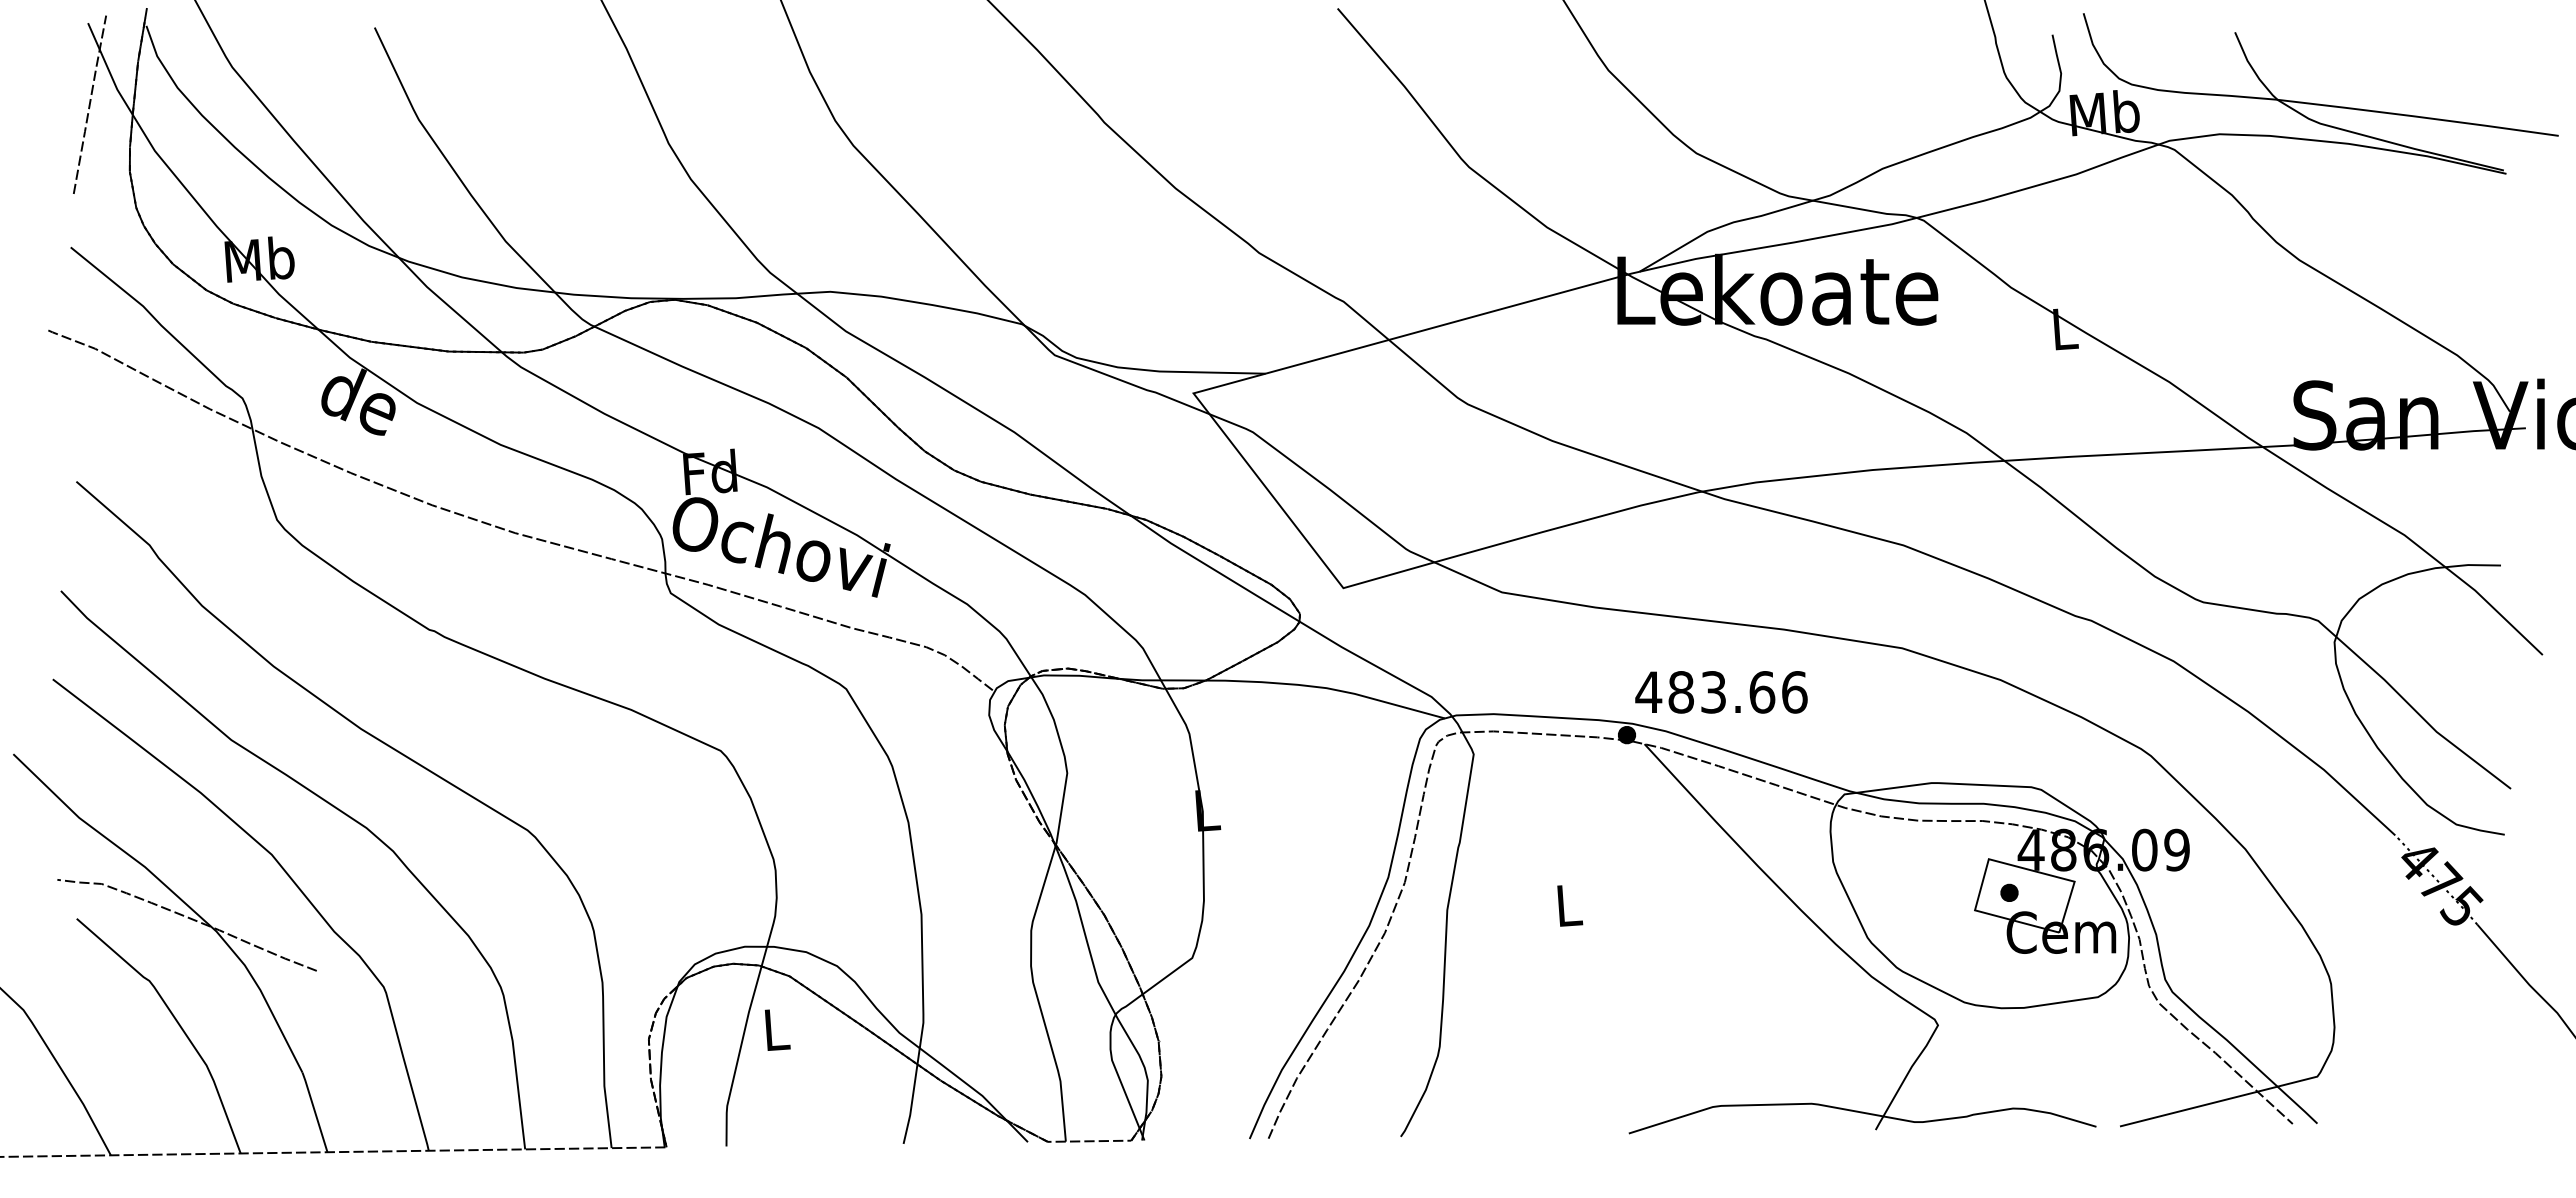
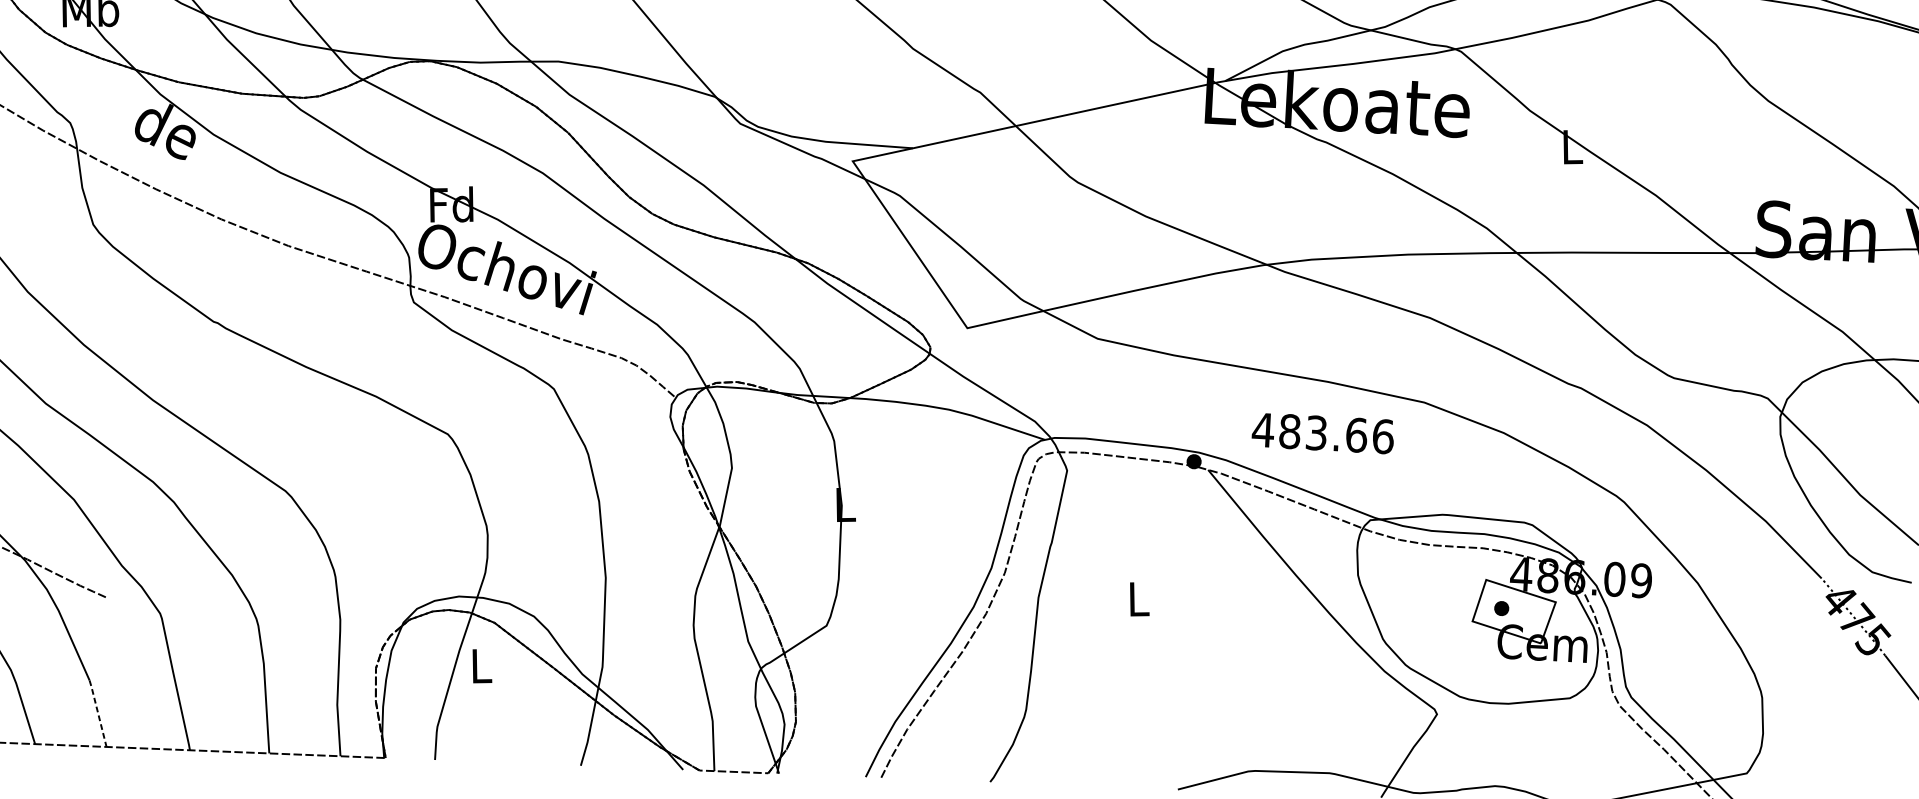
text: (1721, 692) -> (1323, 433), moved
line: (315, 1112) -> (98, 713), solid -> dashed

